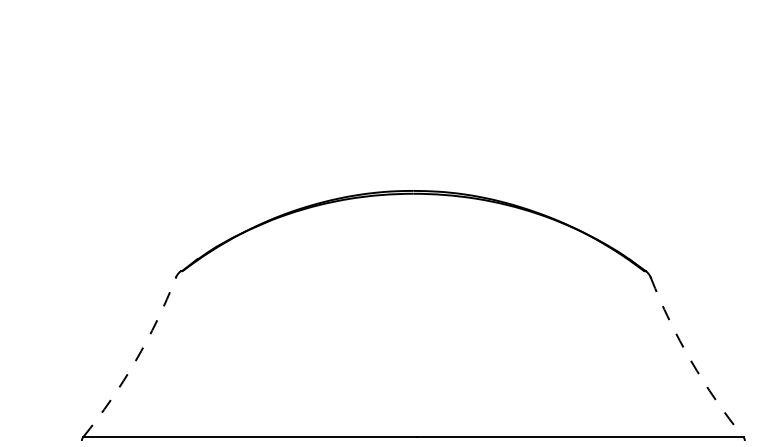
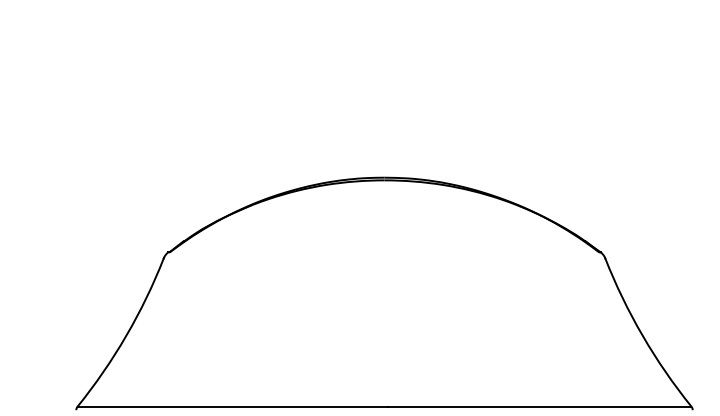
arc: (135, 360) -> (126, 335), dashed -> solid
arc: (691, 360) -> (643, 335), dashed -> solid

